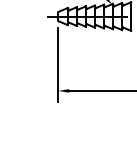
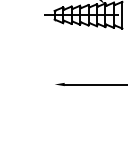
line: (58, 64) -> (54, 59), removed

